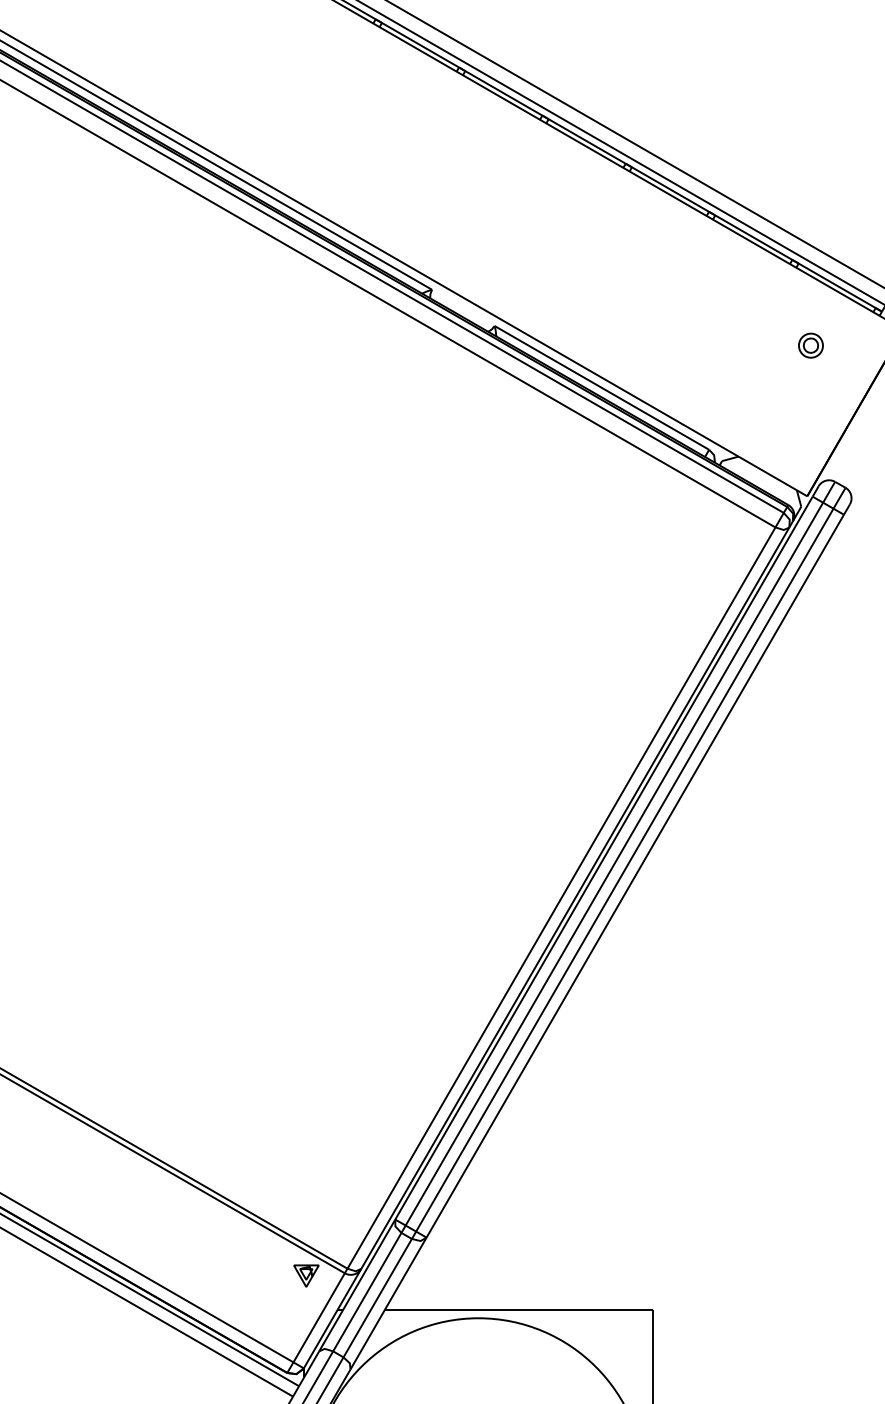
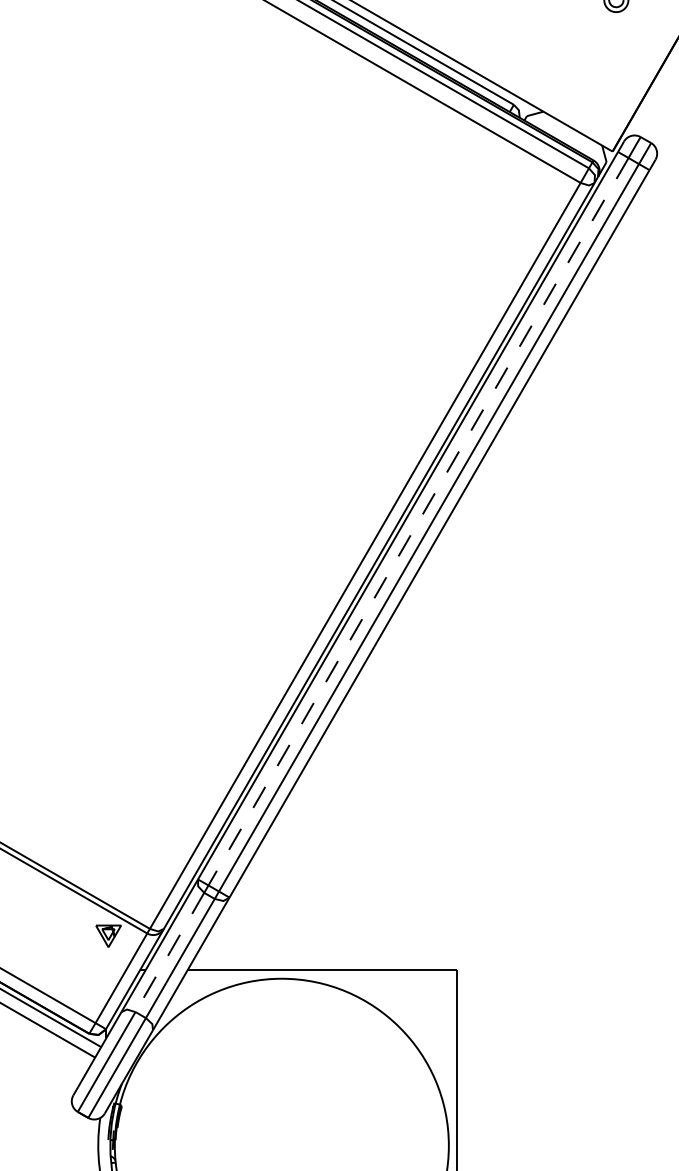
line: (614, 864) -> (418, 522), solid -> dashed
line: (367, 1292) -> (170, 952), solid -> dashed

